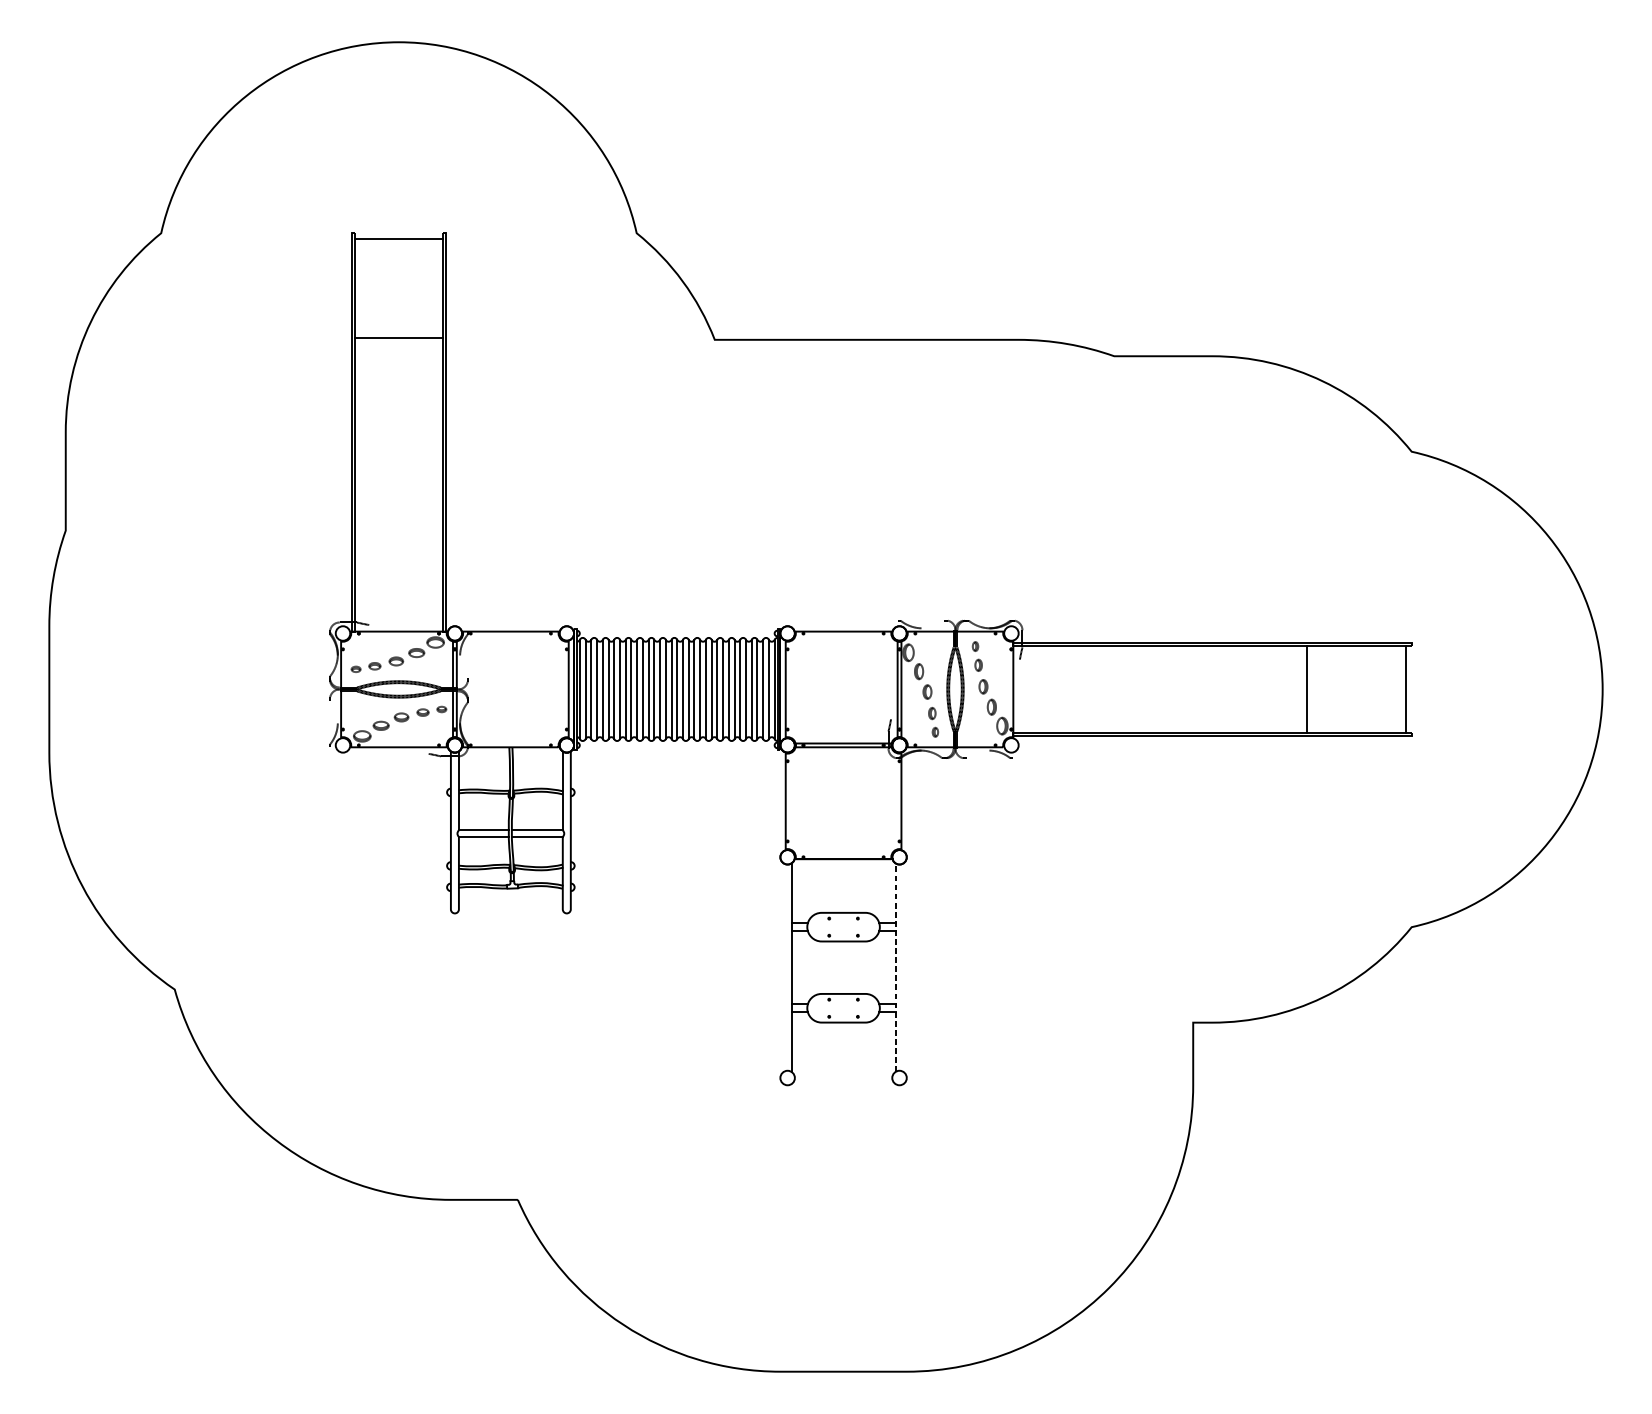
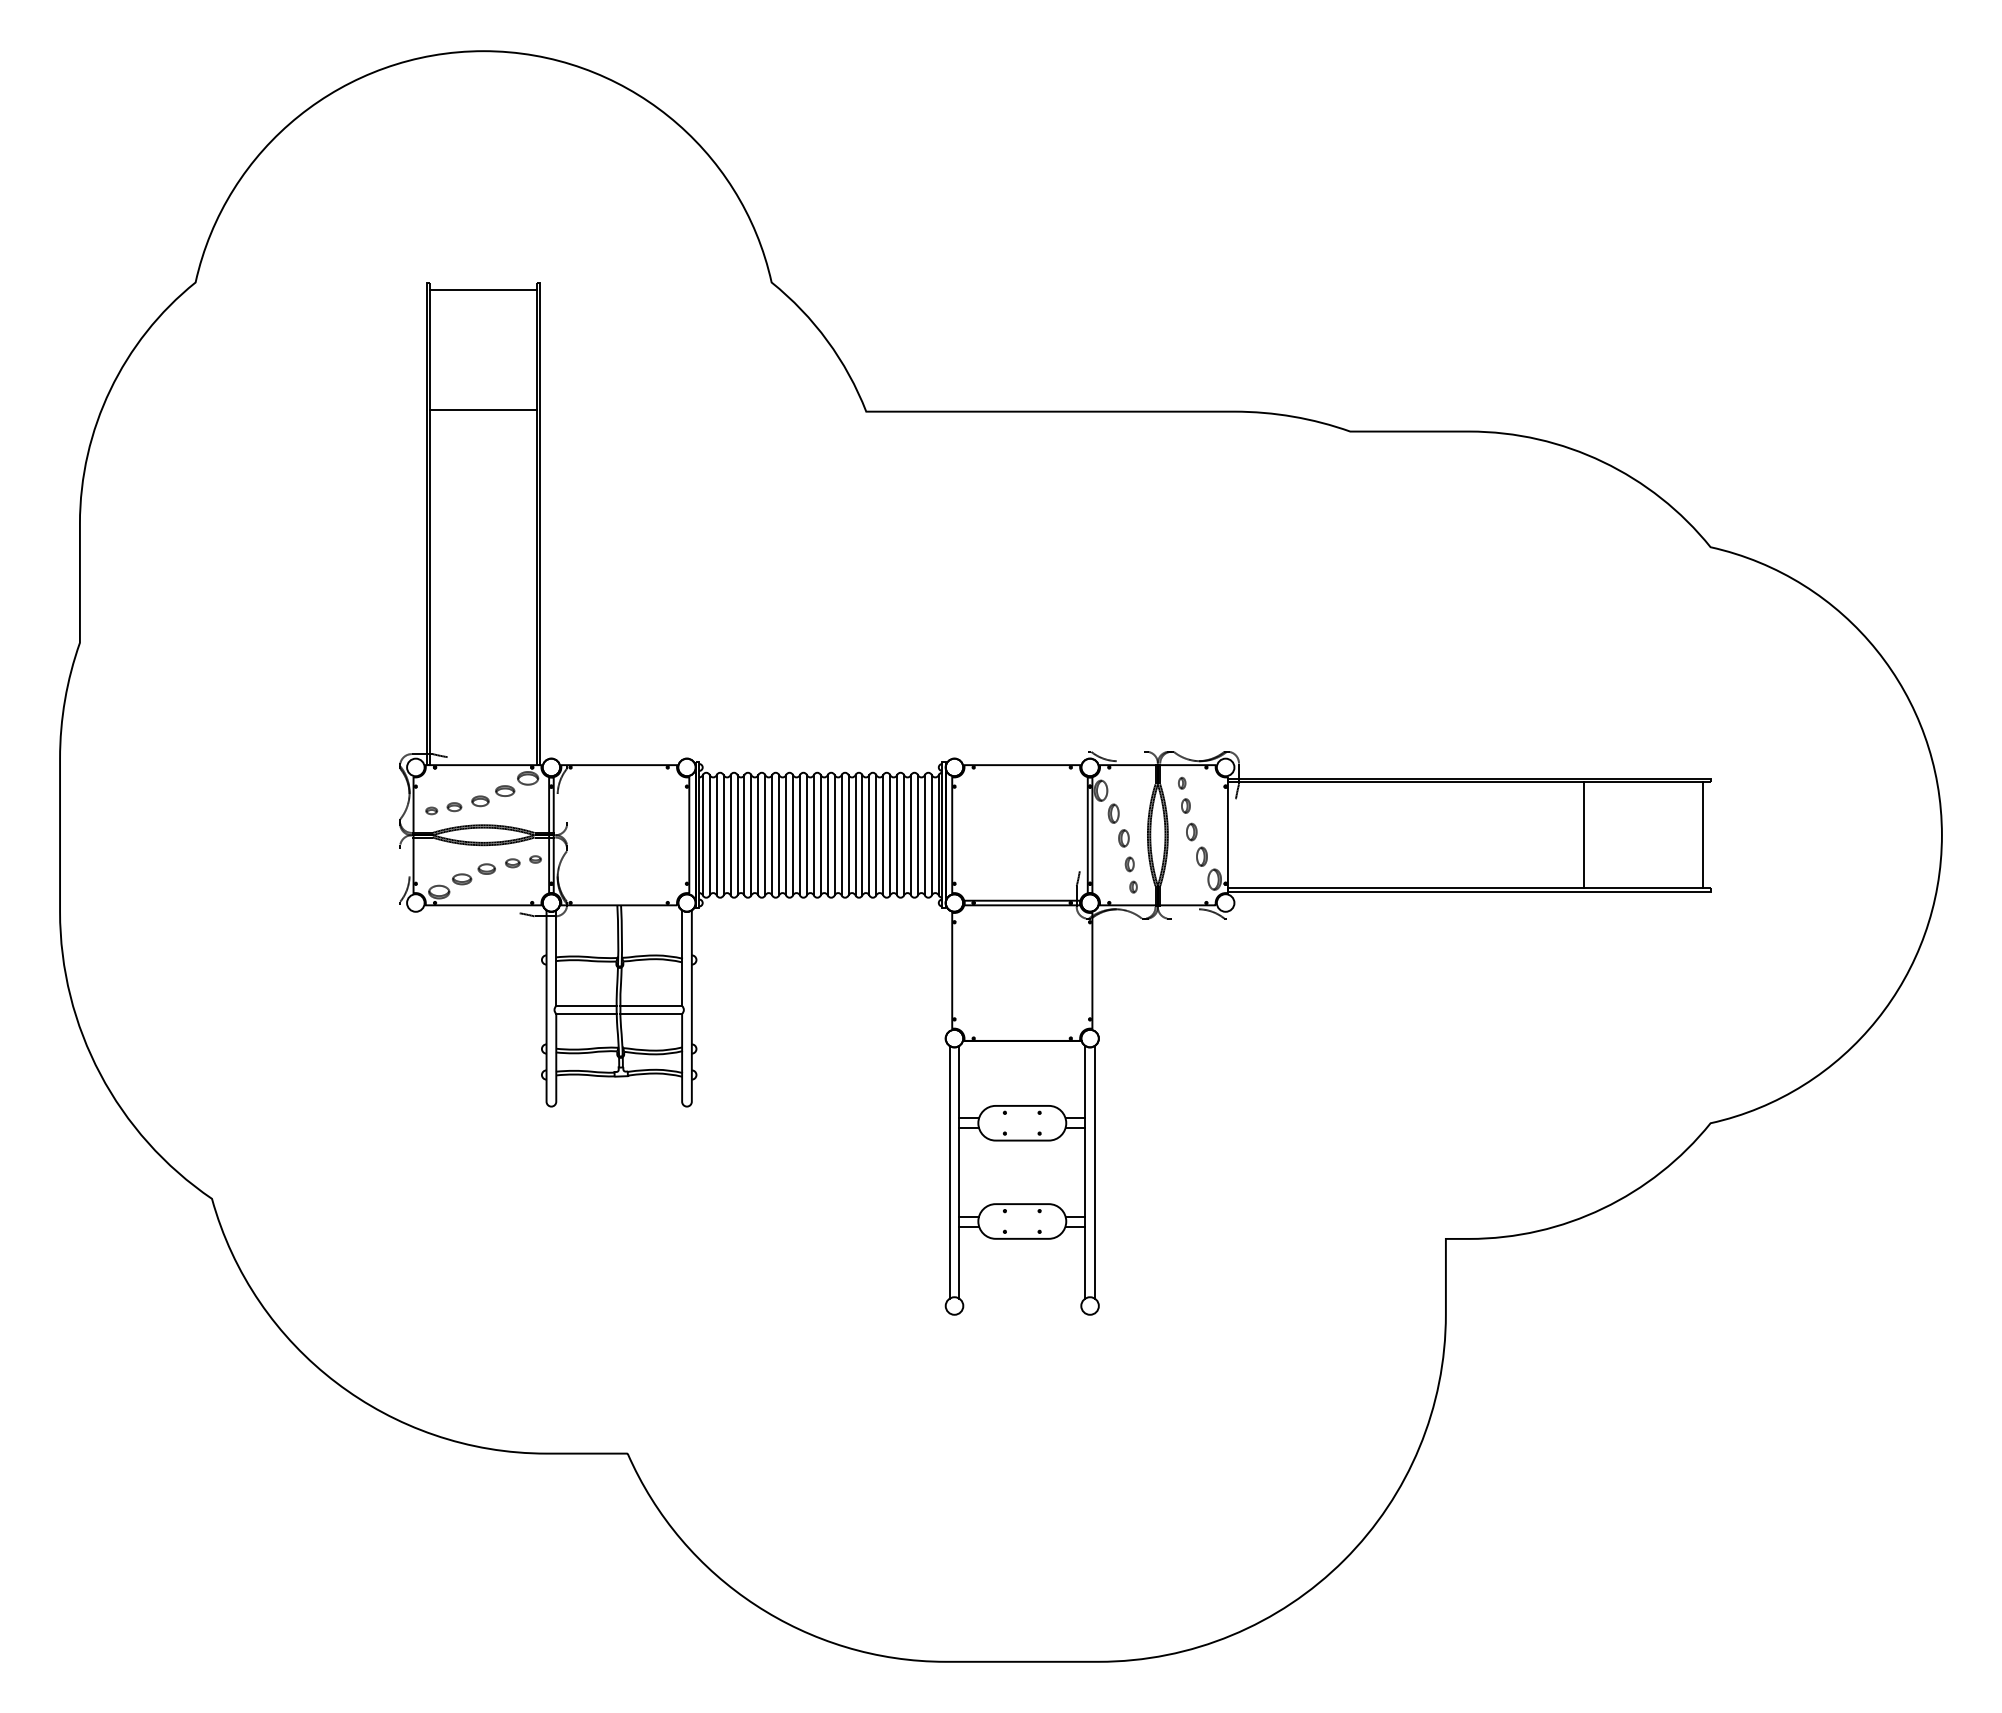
line: (783, 967) -> (949, 1171), added
line: (895, 967) -> (1085, 1171), dashed -> solid
line: (903, 967) -> (1094, 1171), added

